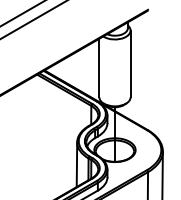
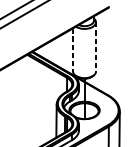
line: (130, 64) -> (95, 47), solid -> dashed
line: (99, 68) -> (73, 50), solid -> dashed

